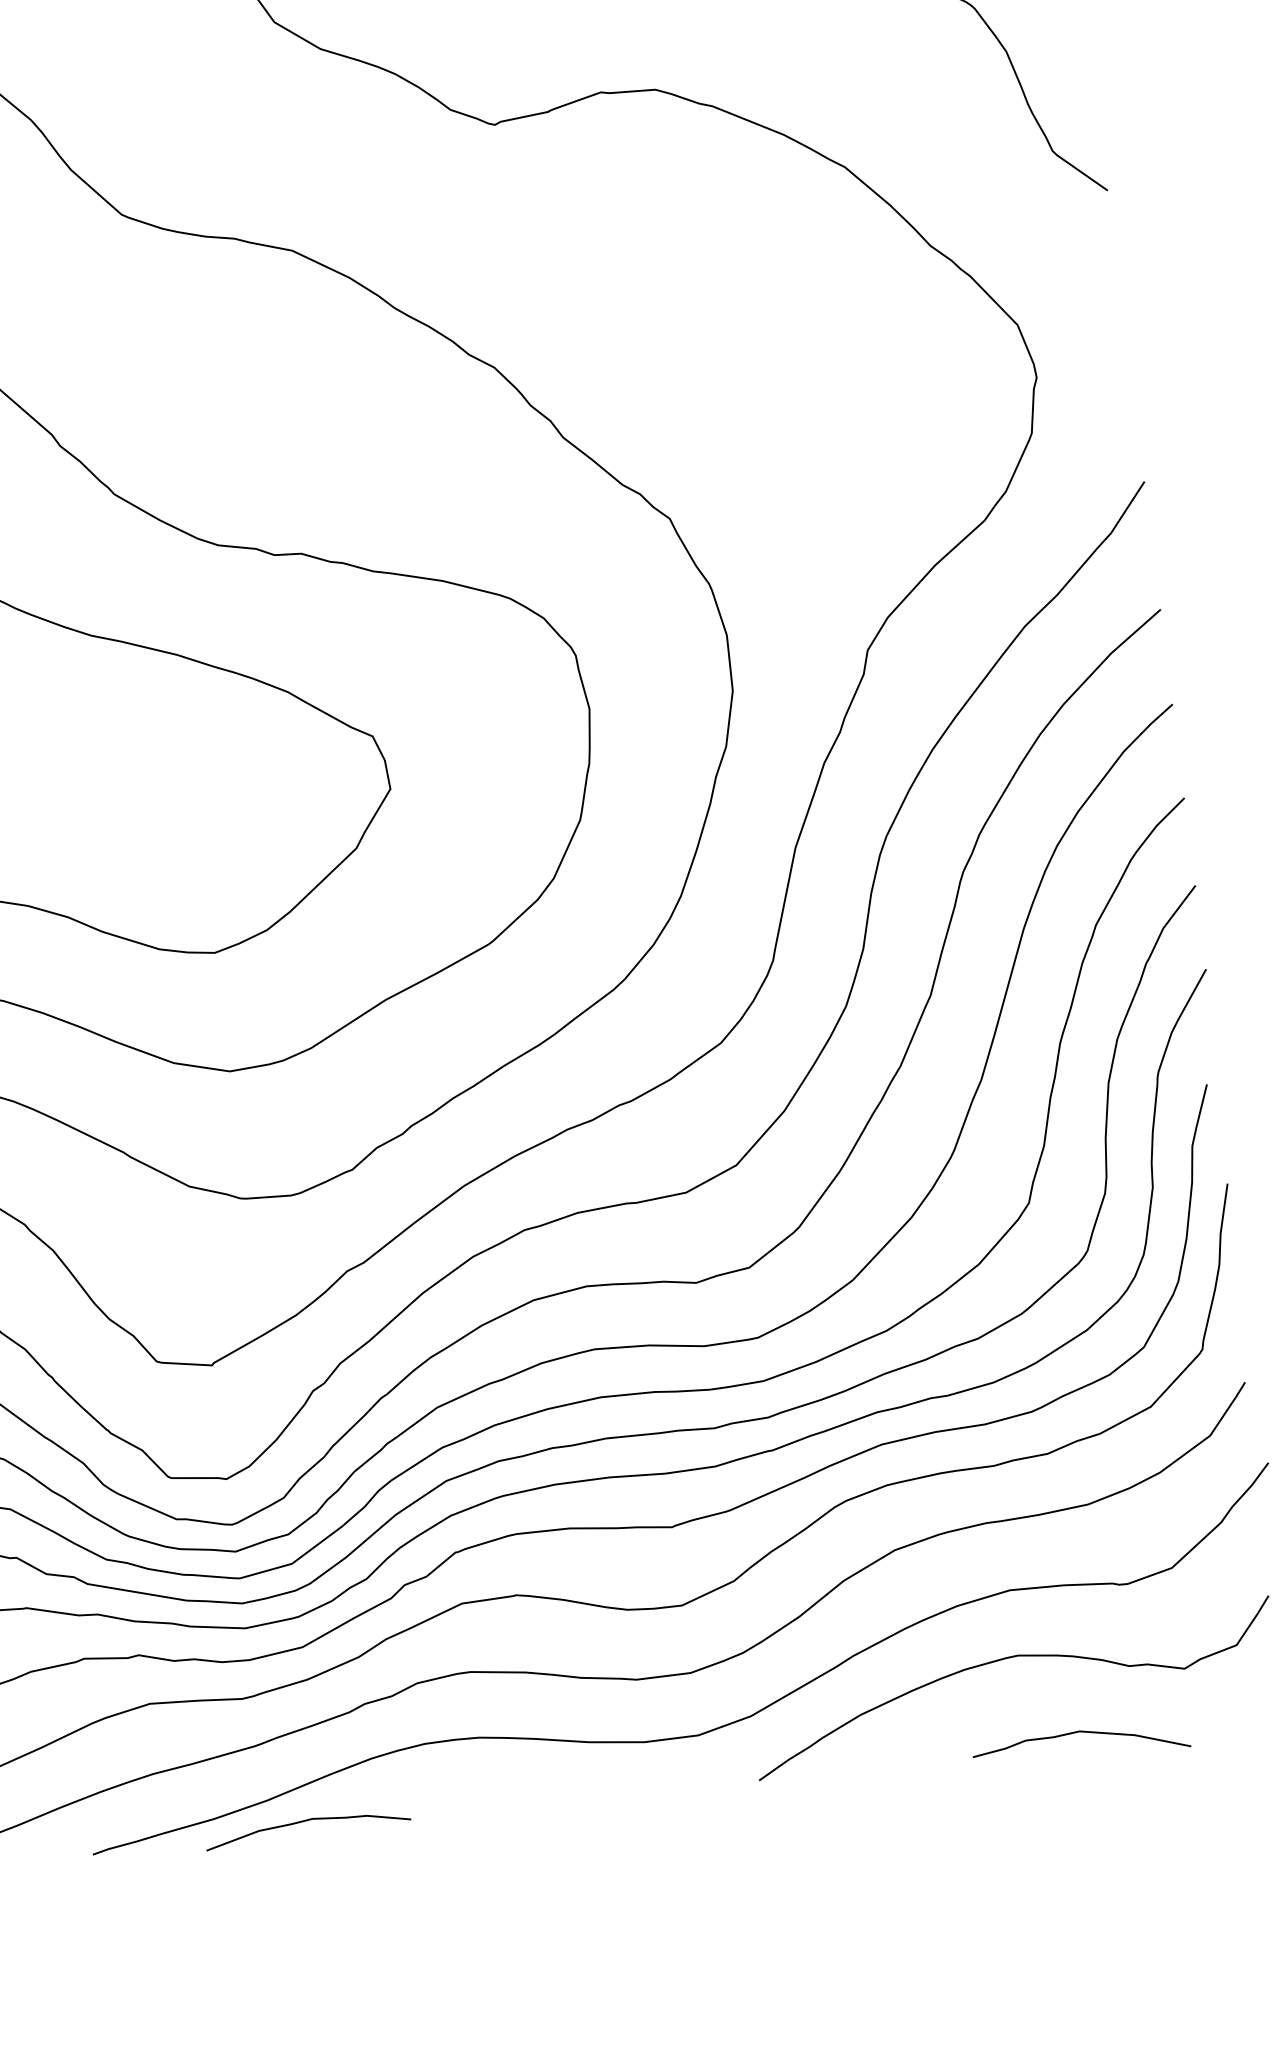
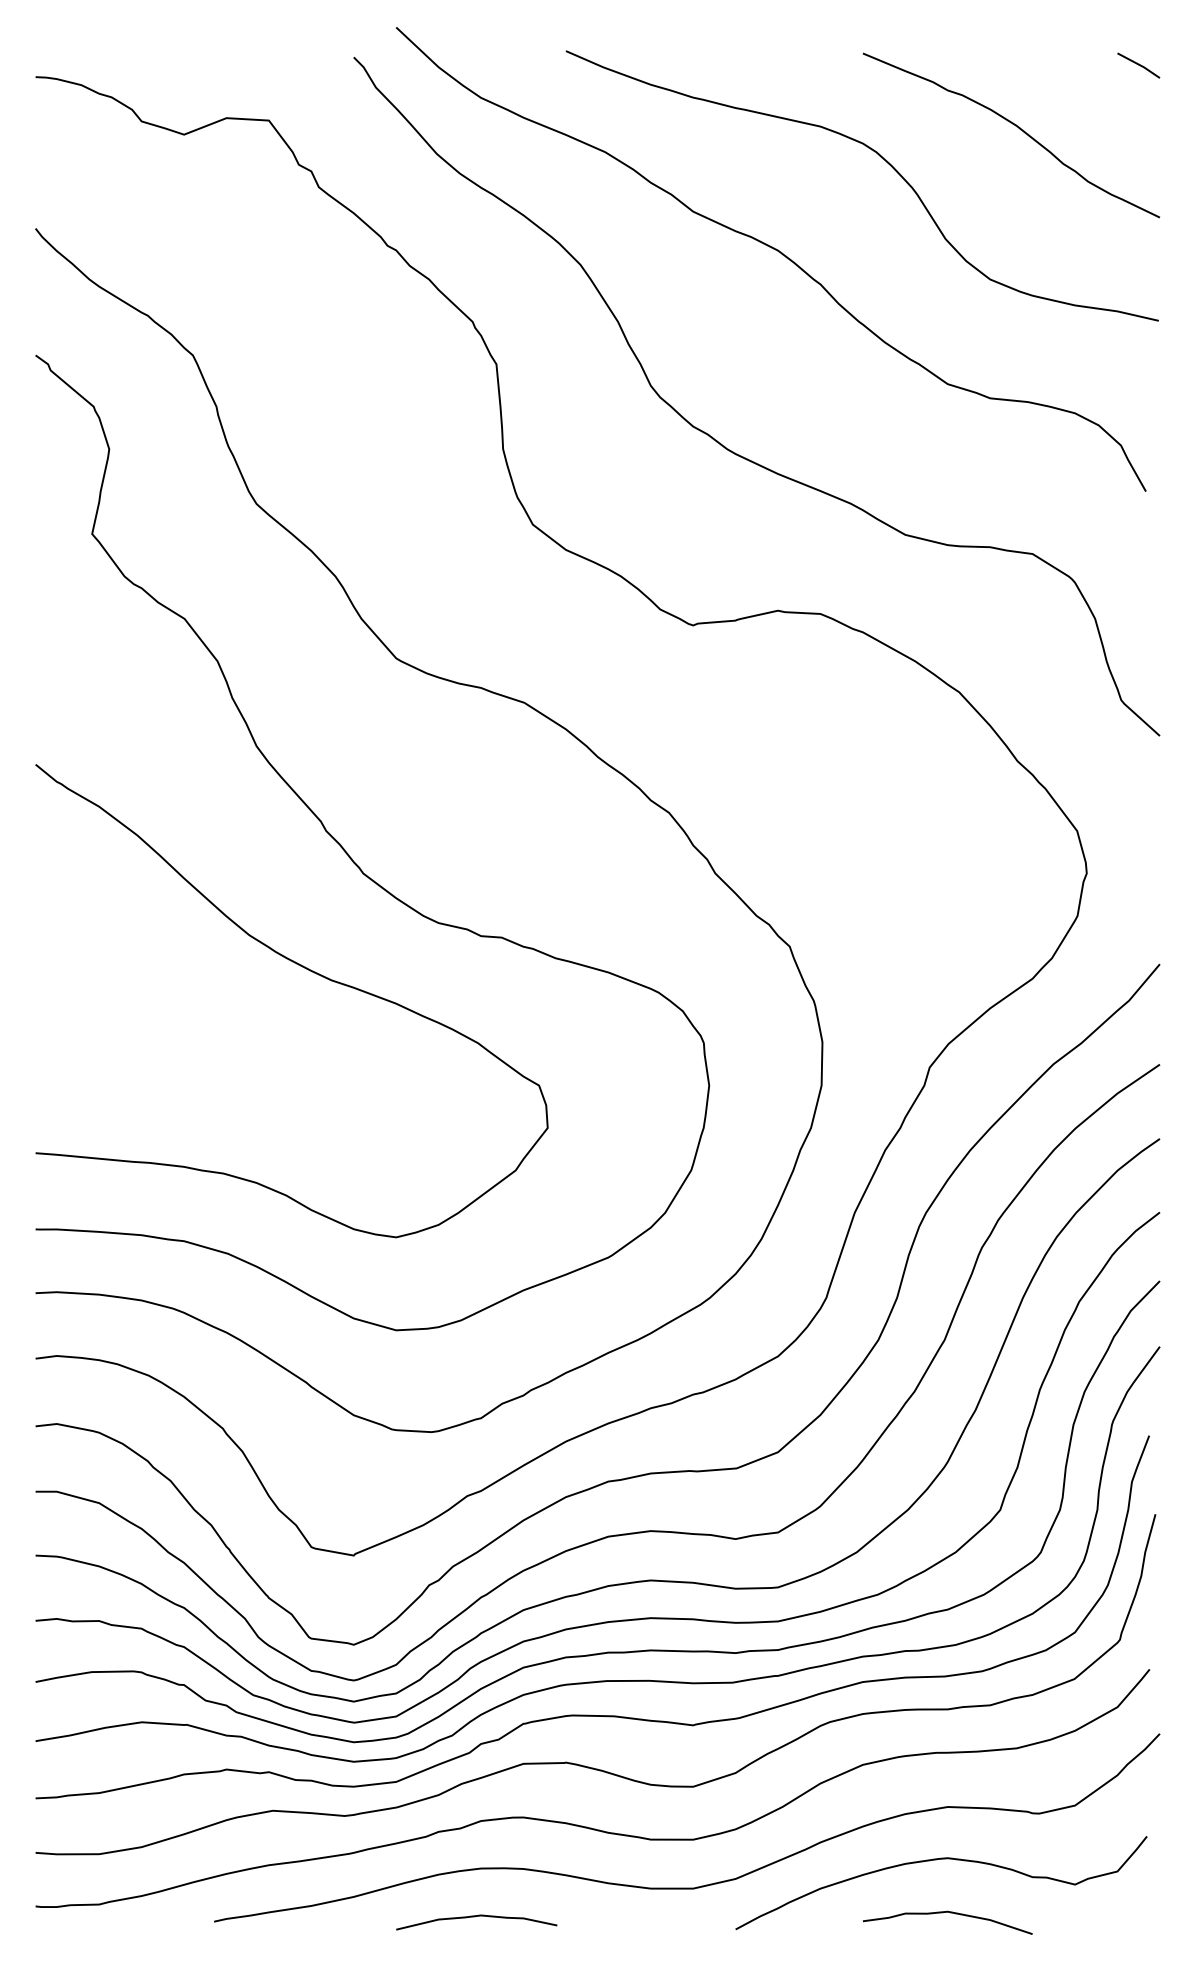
curve: (1083, 1733) -> (950, 1913), moved
curve: (304, 1822) -> (474, 1917), moved

